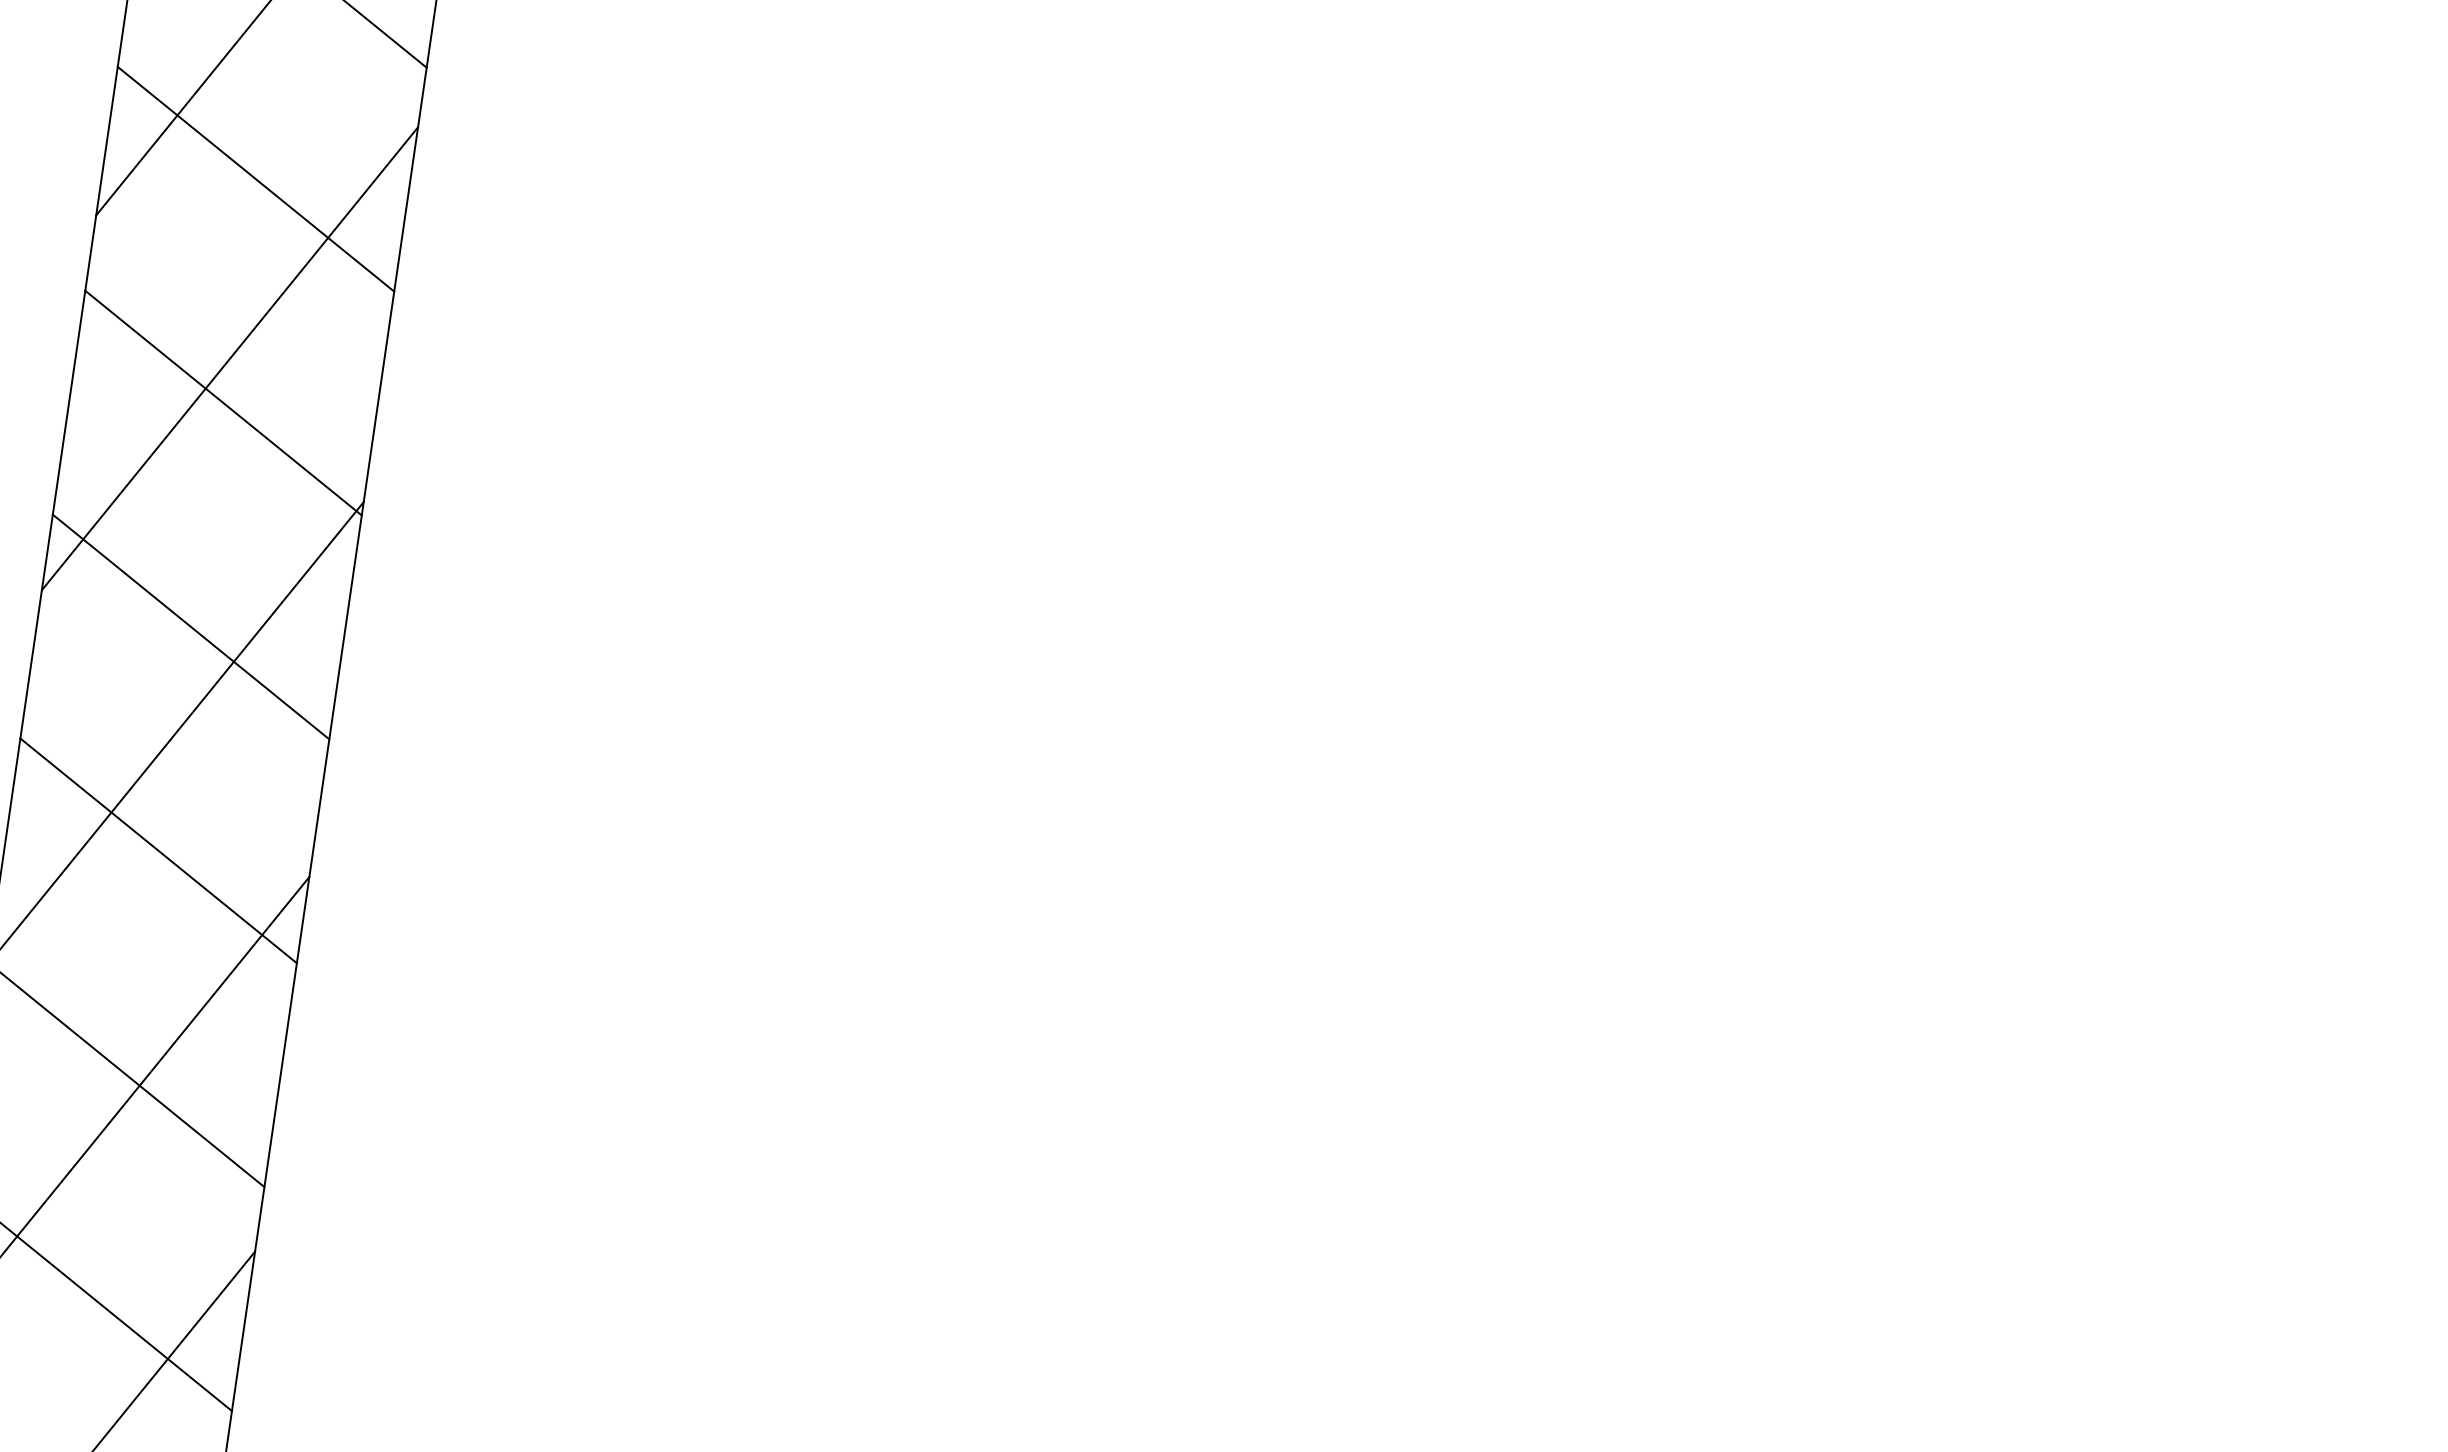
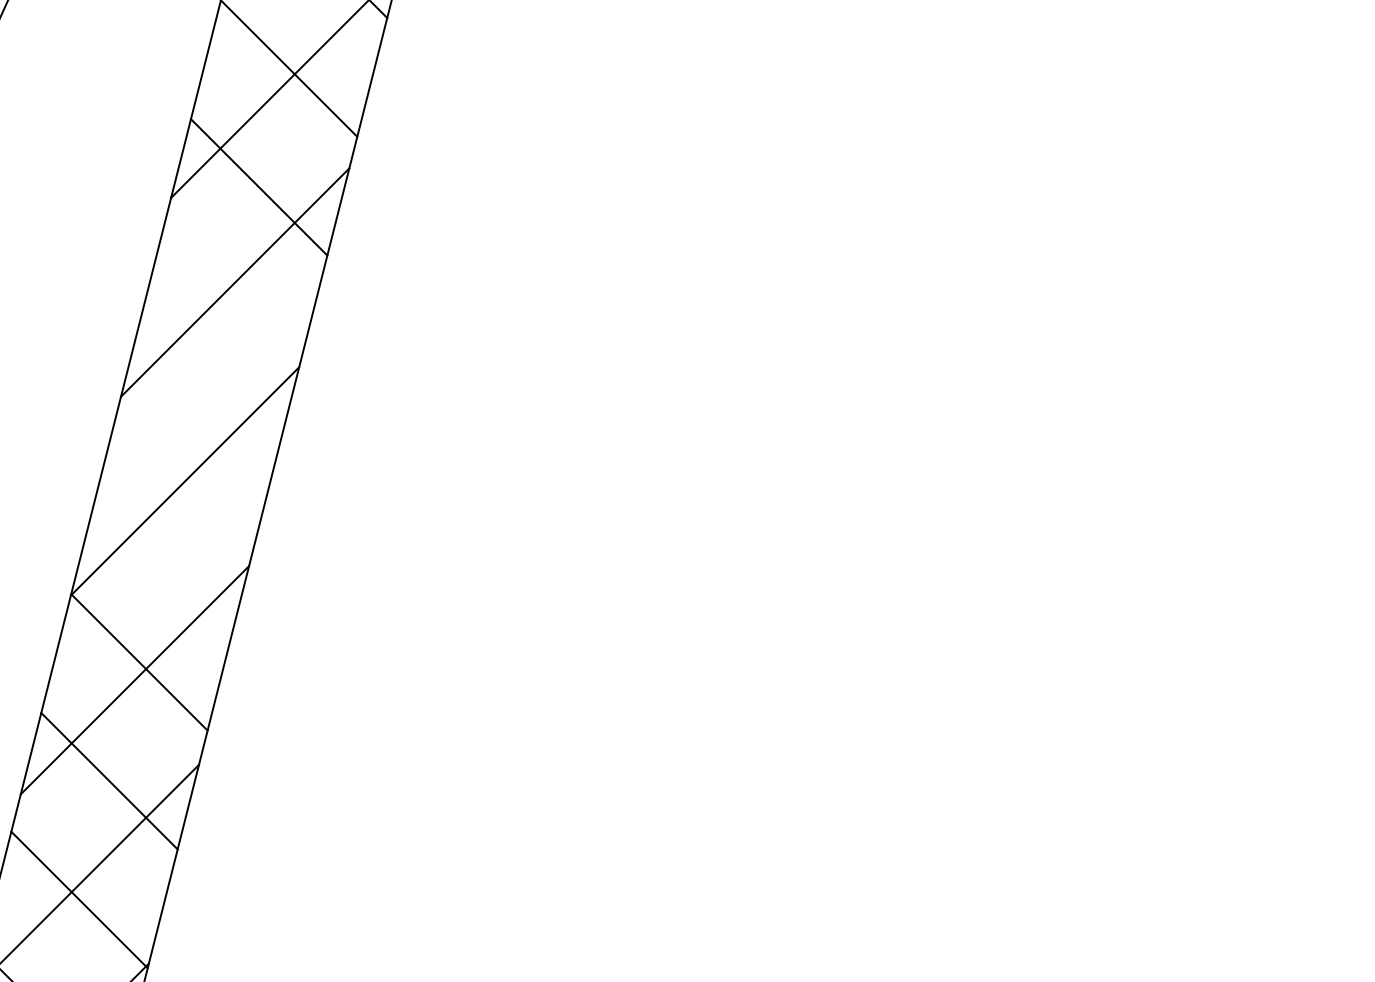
line: (223, 401) -> (229, 305), removed
line: (191, 626) -> (199, 424), removed
line: (158, 850) -> (169, 543), removed

